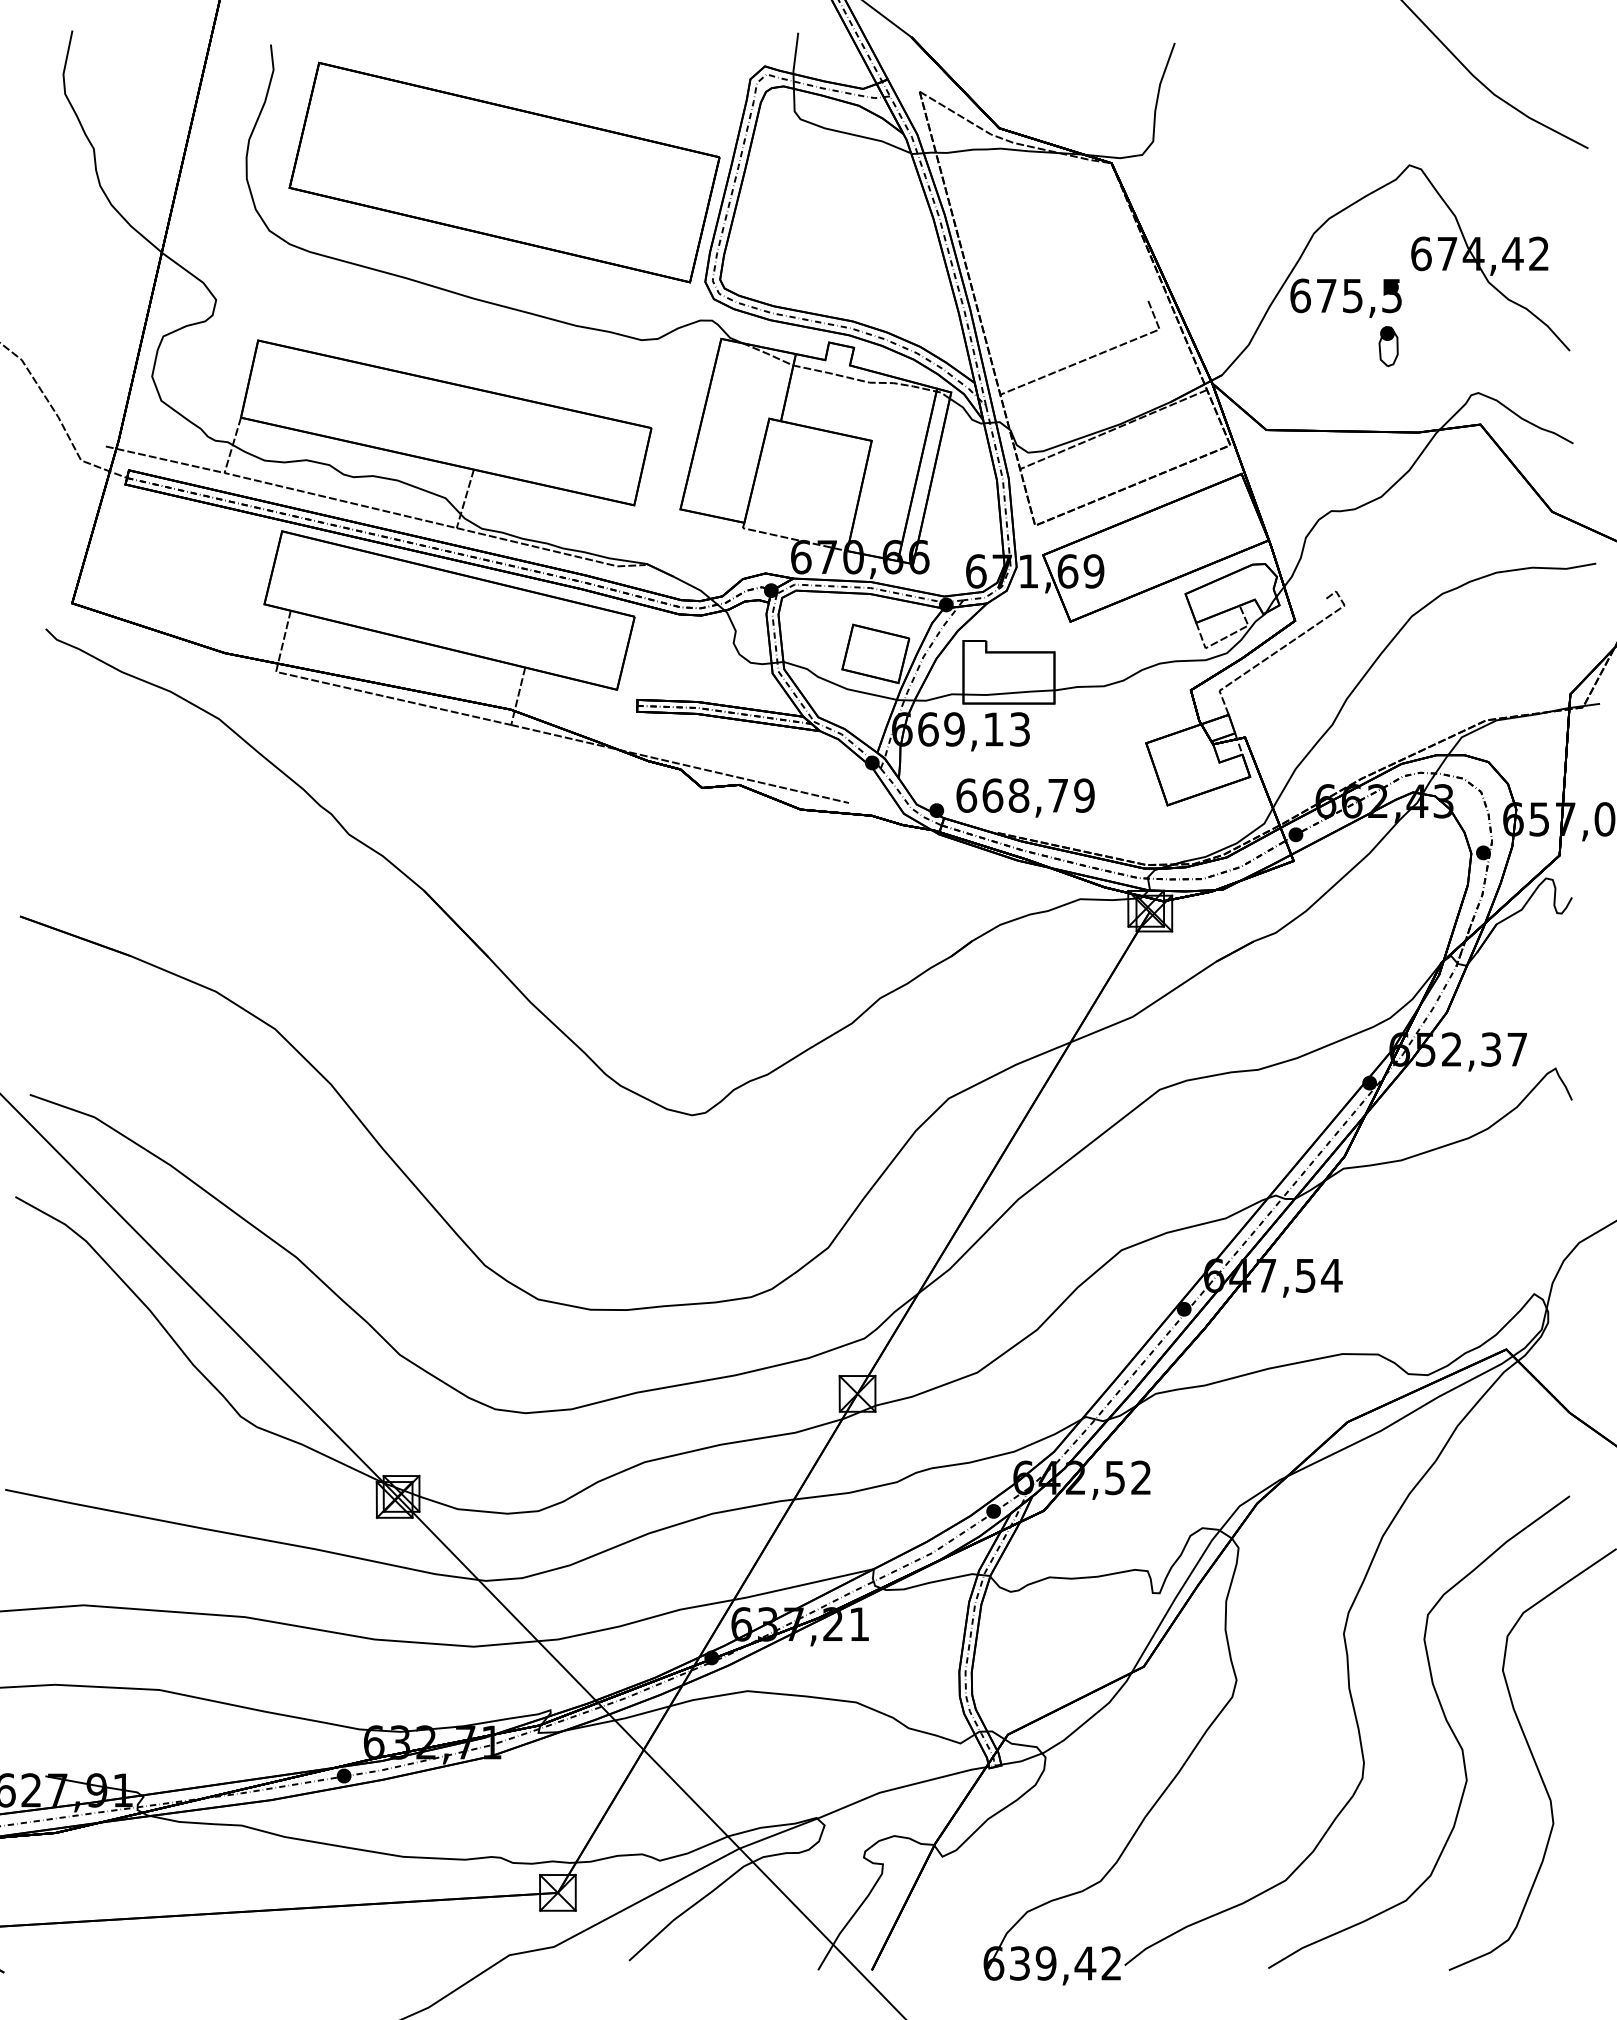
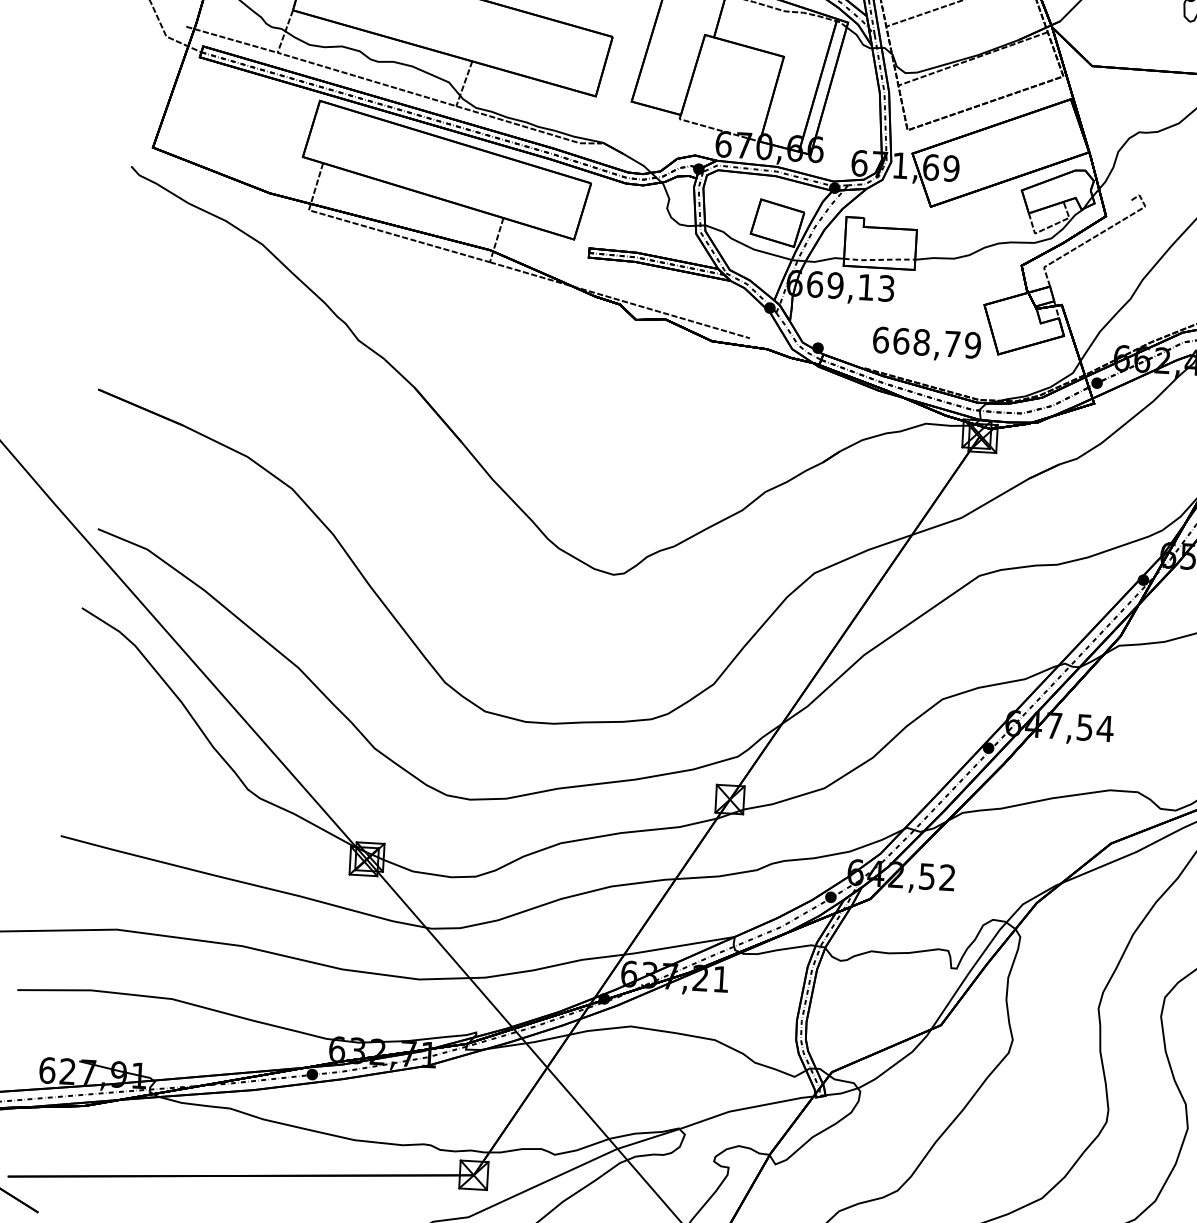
line: (1009, 693) -> (880, 260), solid -> dashed
text: (1025, 797) -> (926, 344), moved

